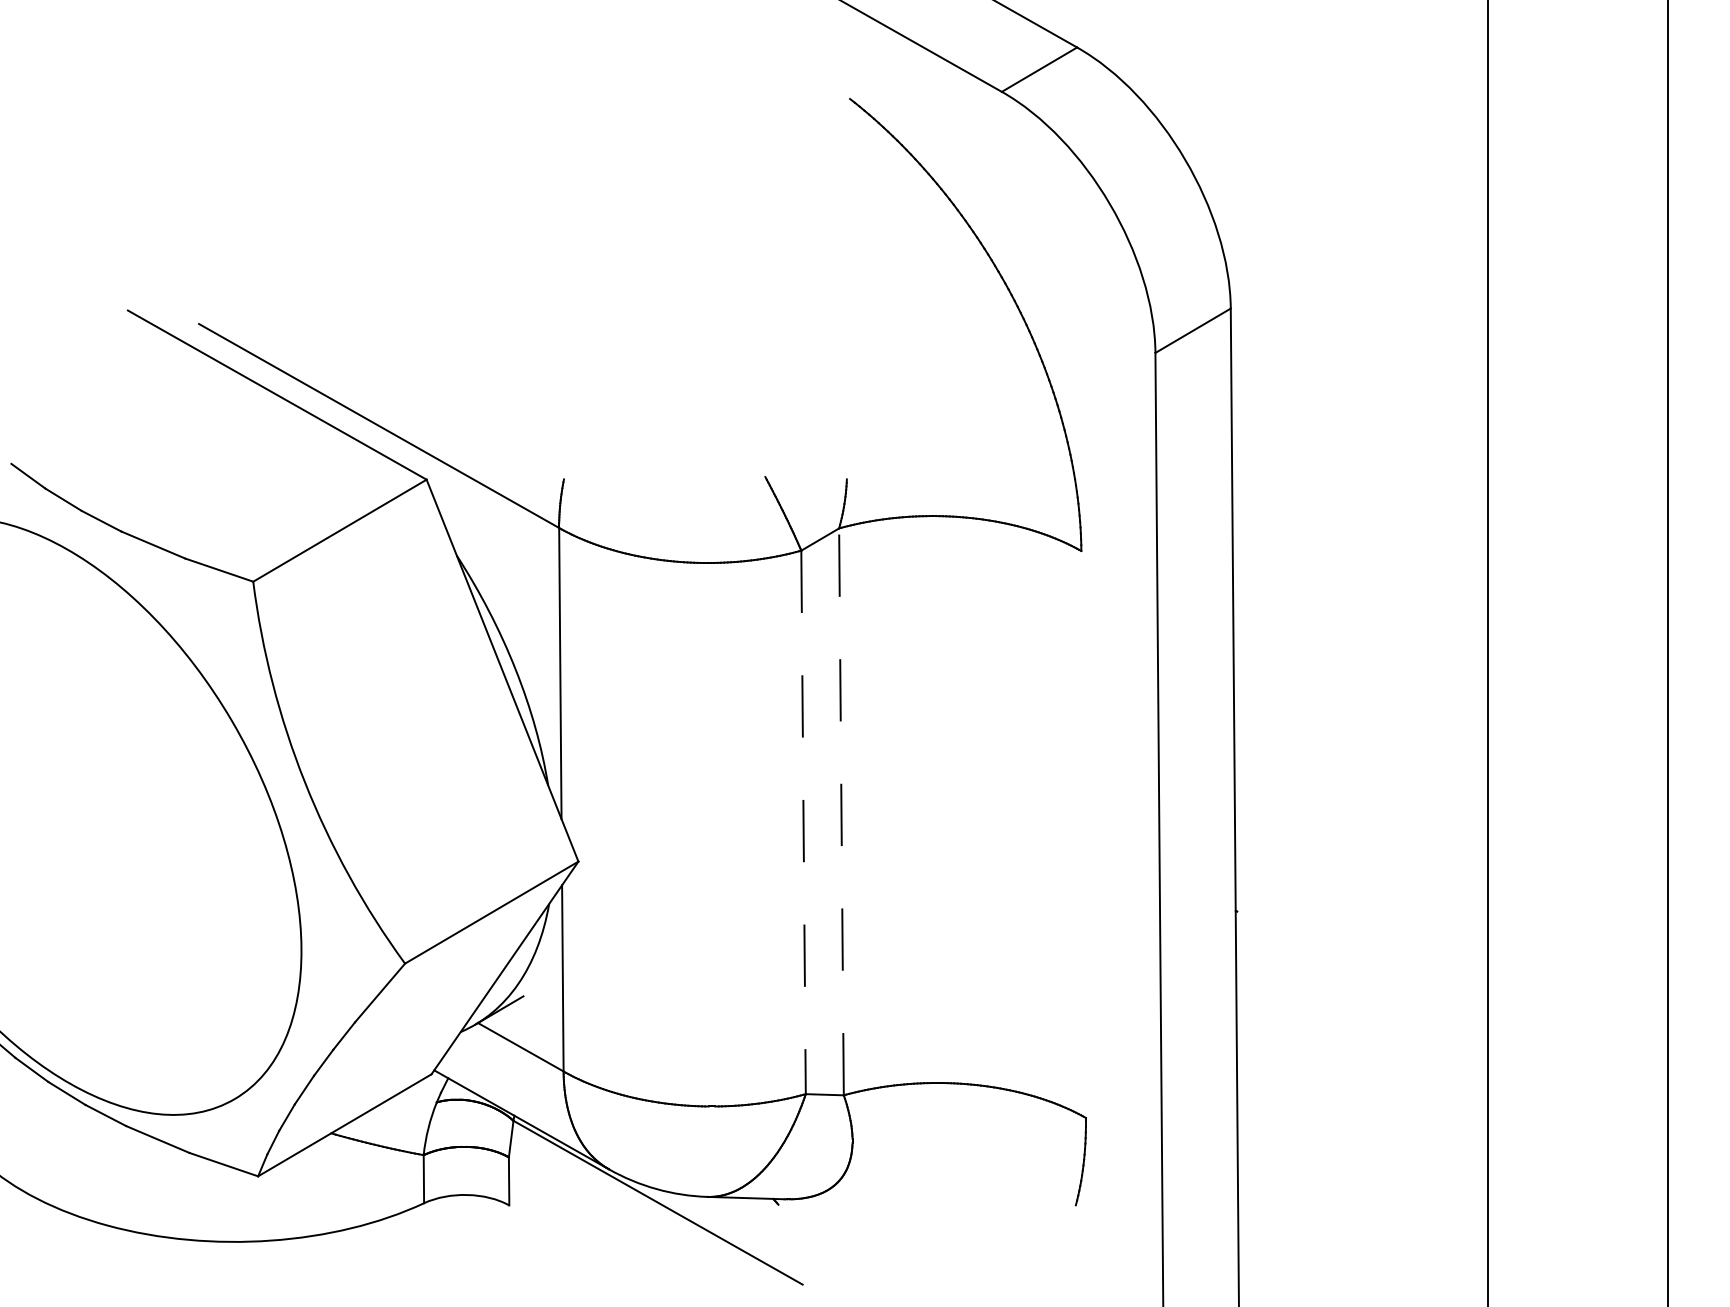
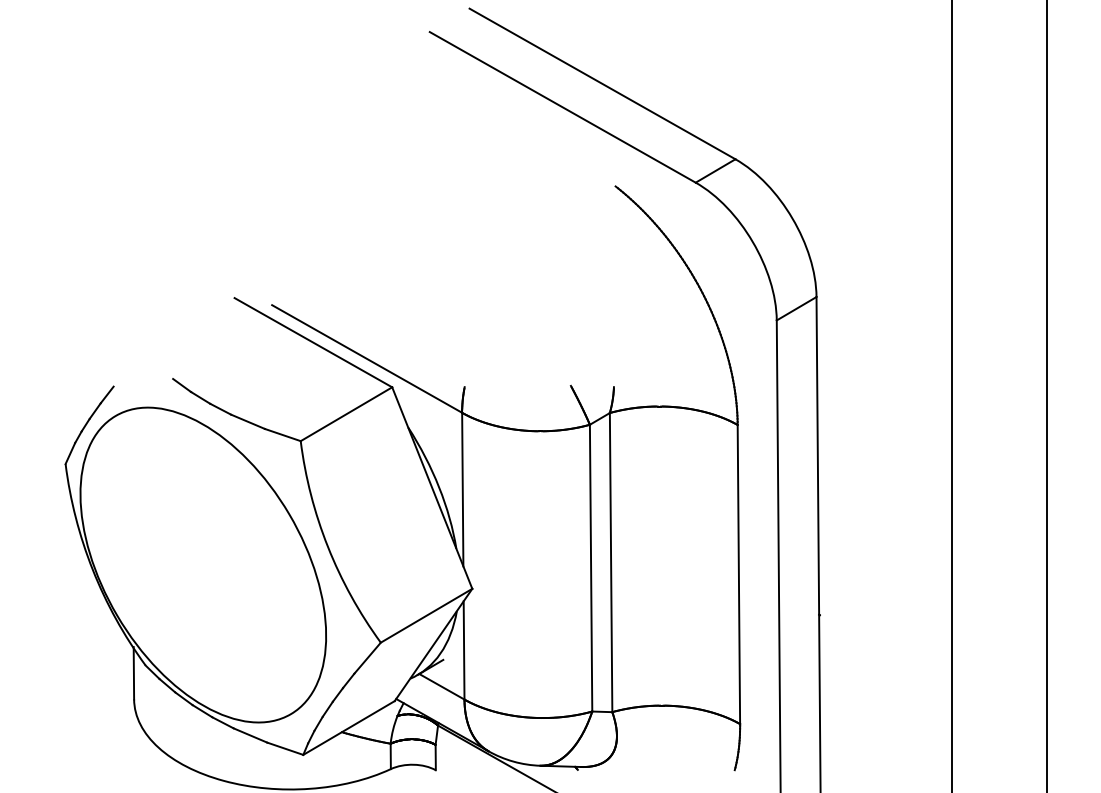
line: (842, 811) -> (611, 562), dashed -> solid
line: (804, 823) -> (591, 568), dashed -> solid
line: (1082, 834) -> (738, 574), added

